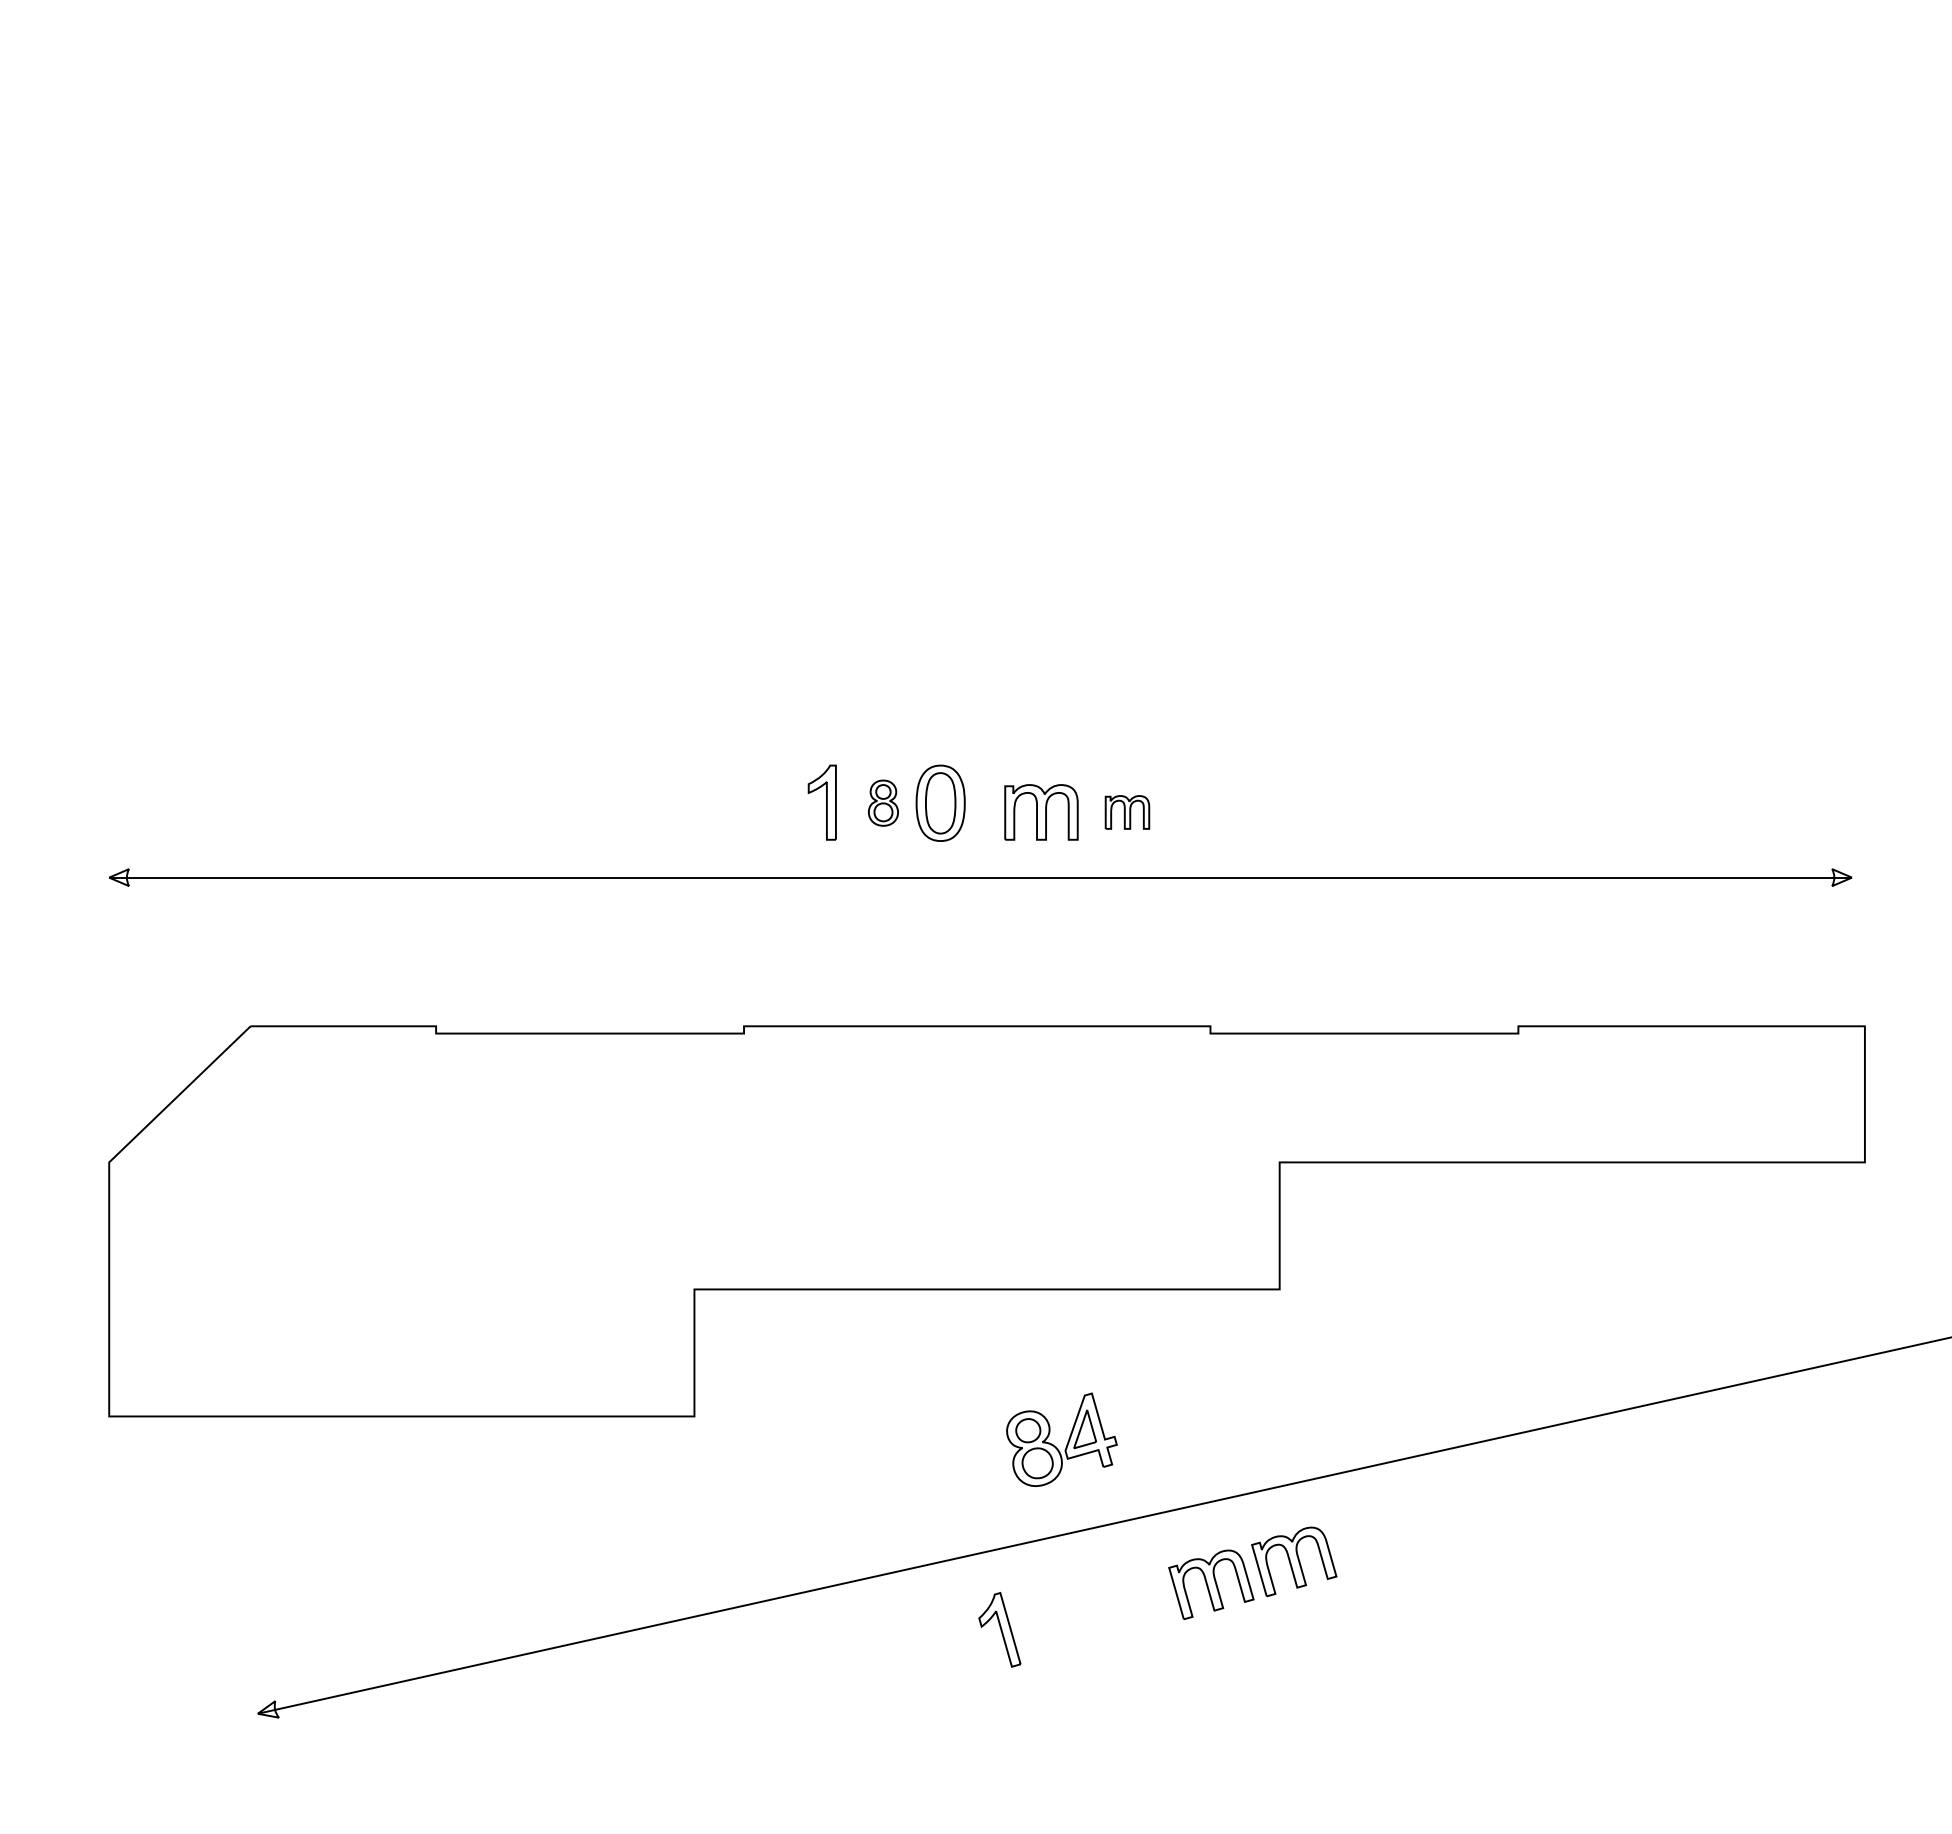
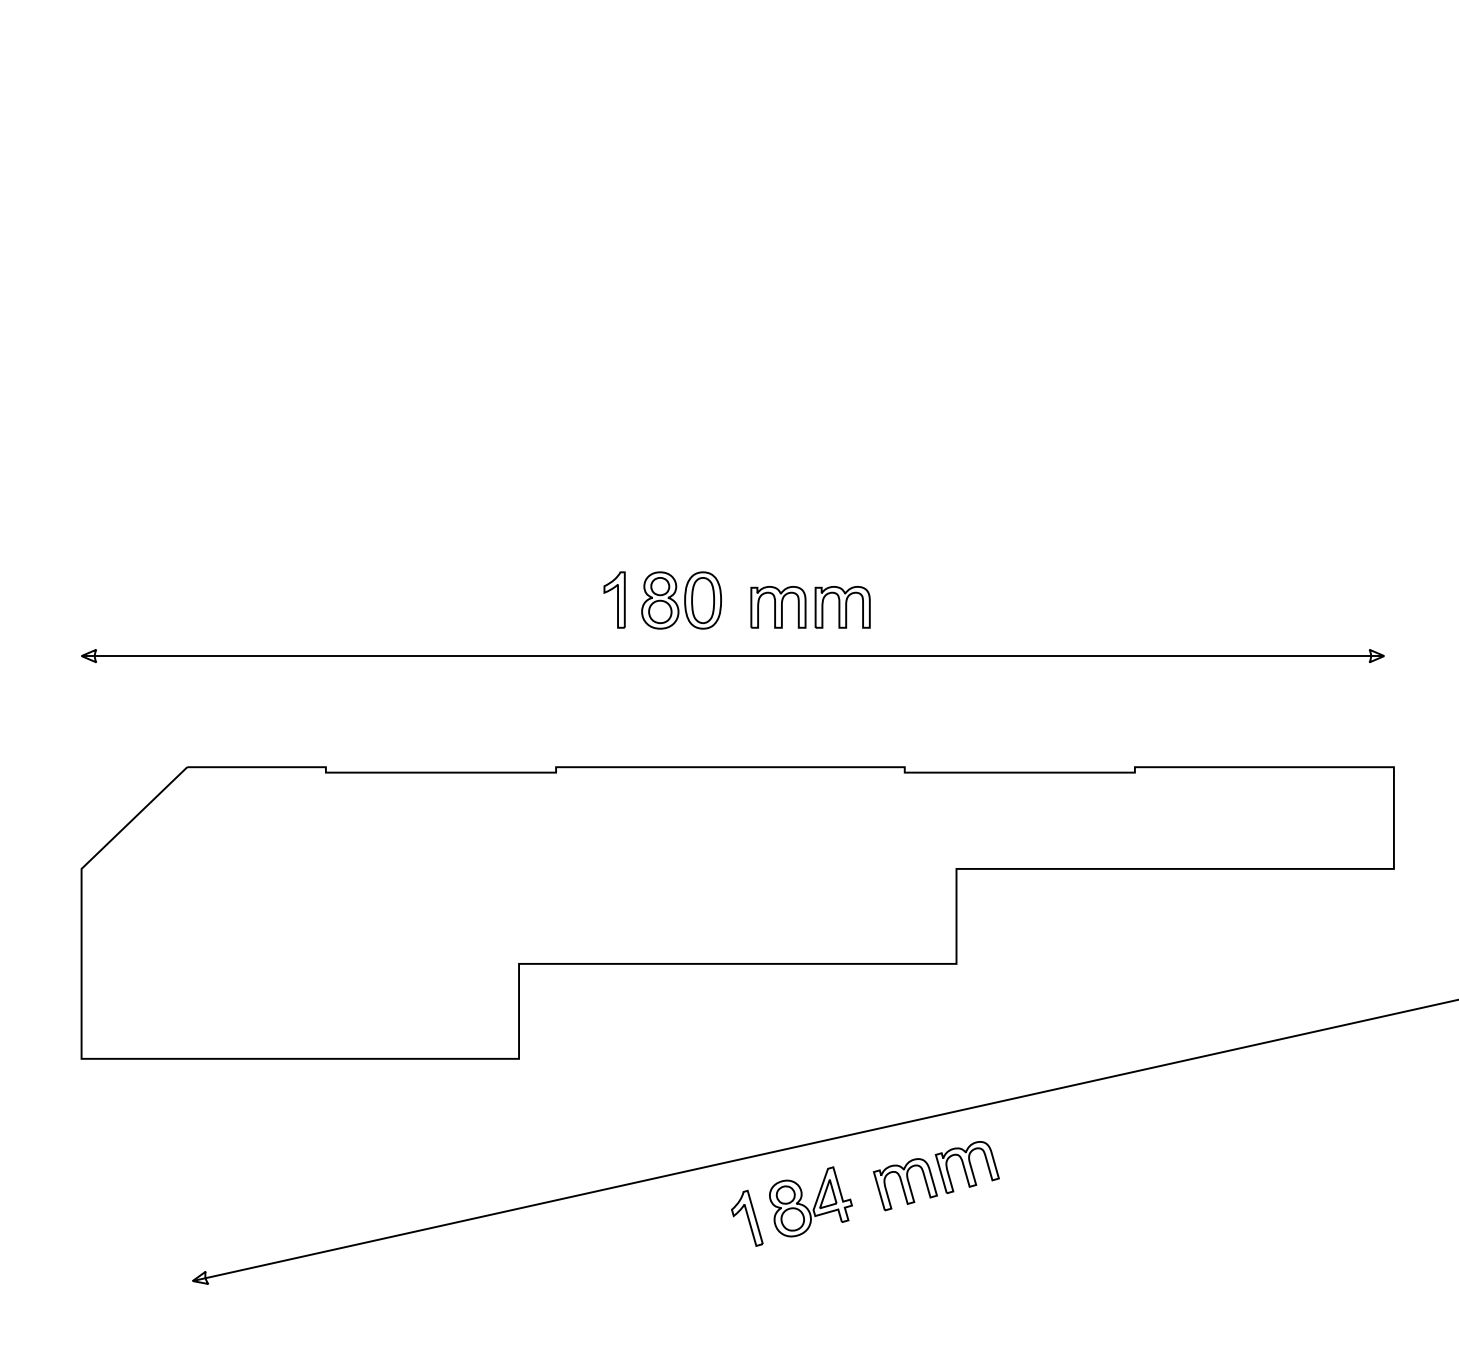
part: (883, 802) -> (660, 599), size x1.67
part: (1127, 812) -> (842, 607), size x1.67
part: (1067, 1441) -> (815, 1203), moved

